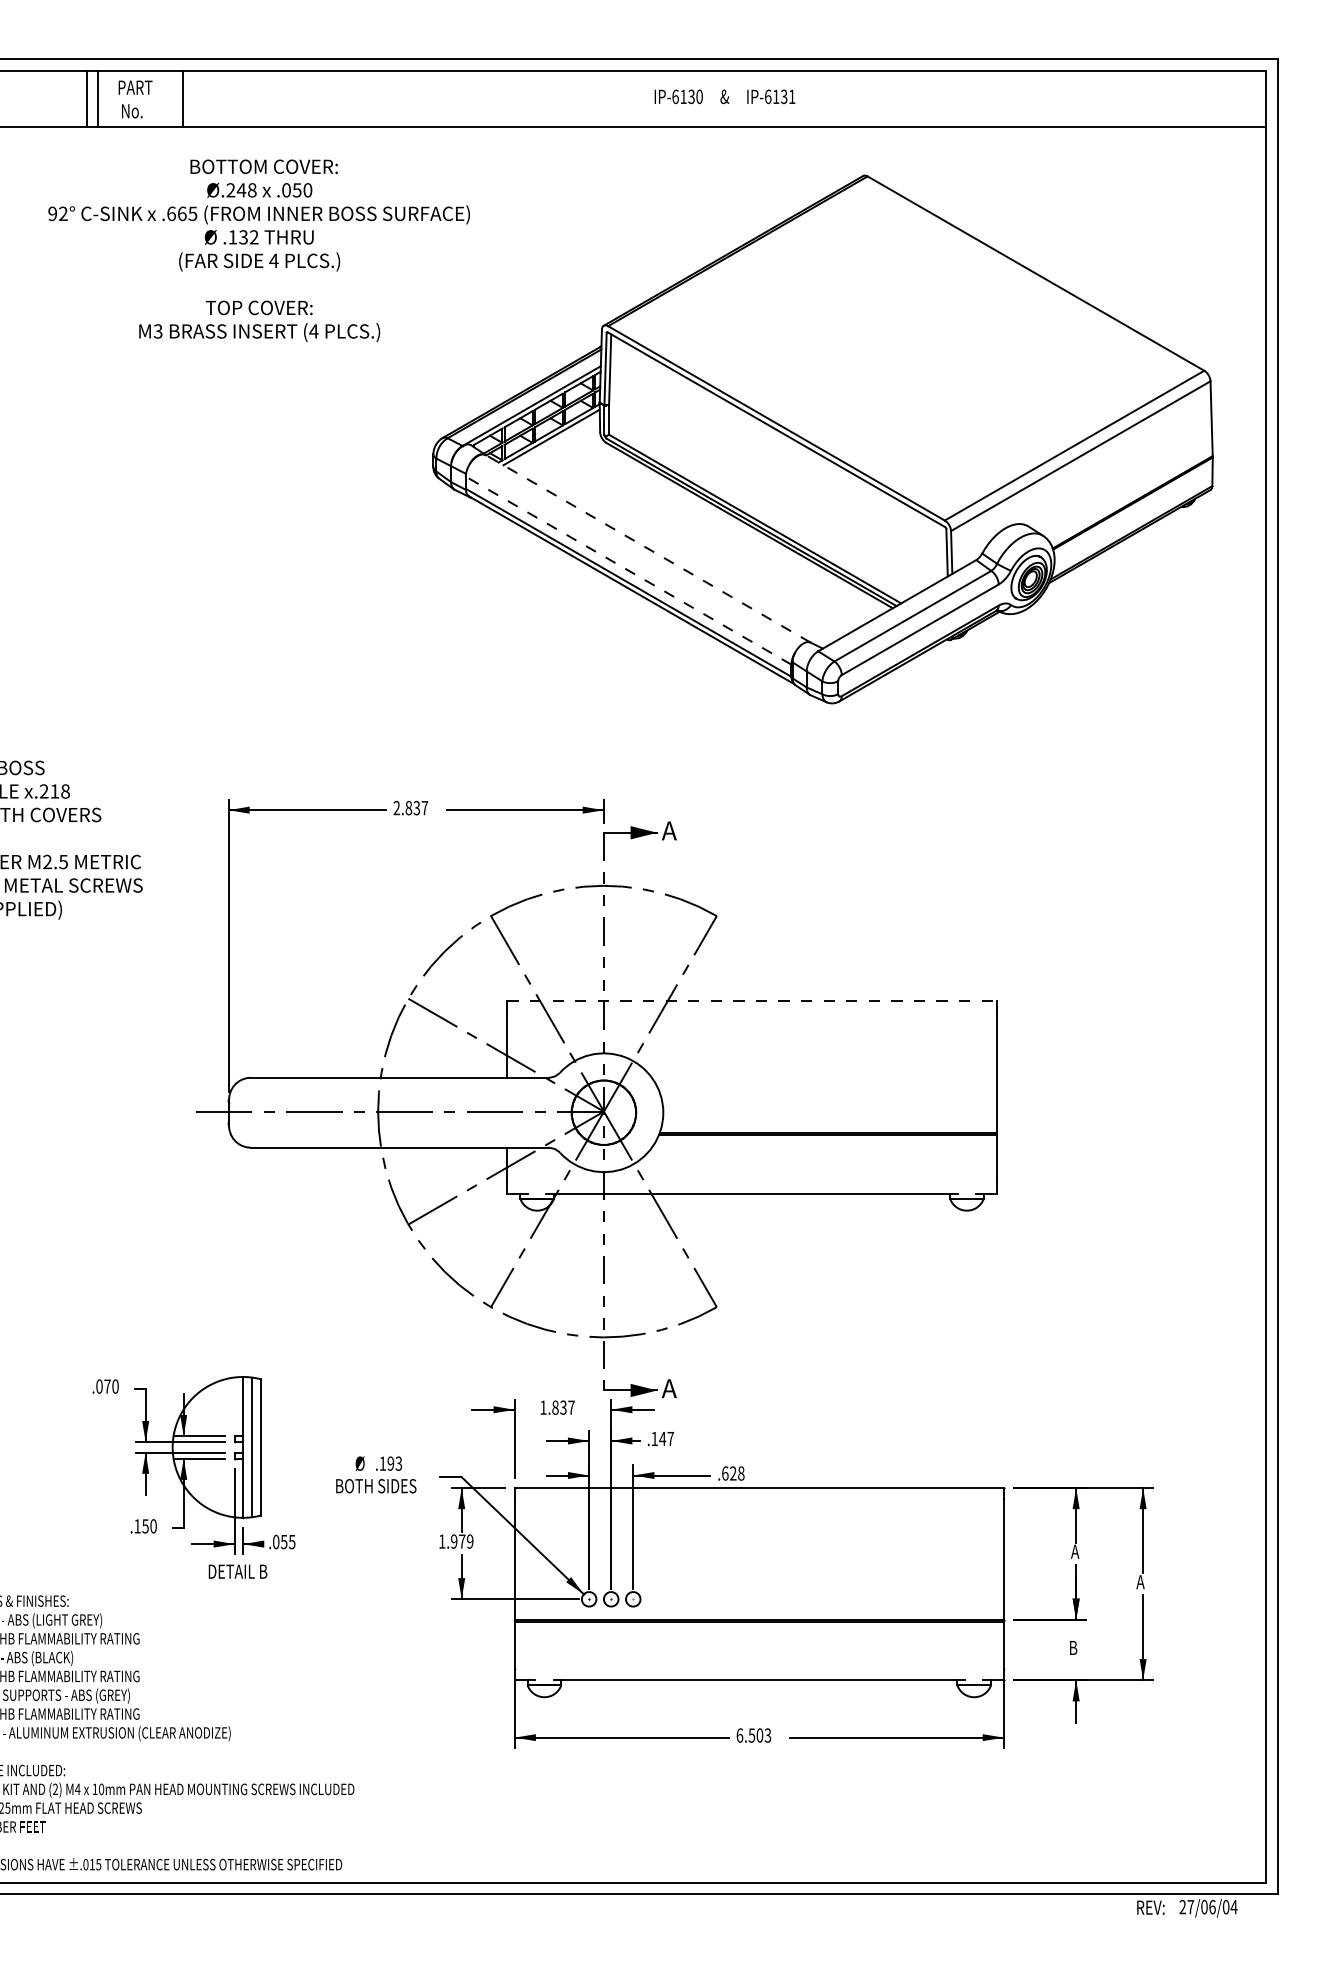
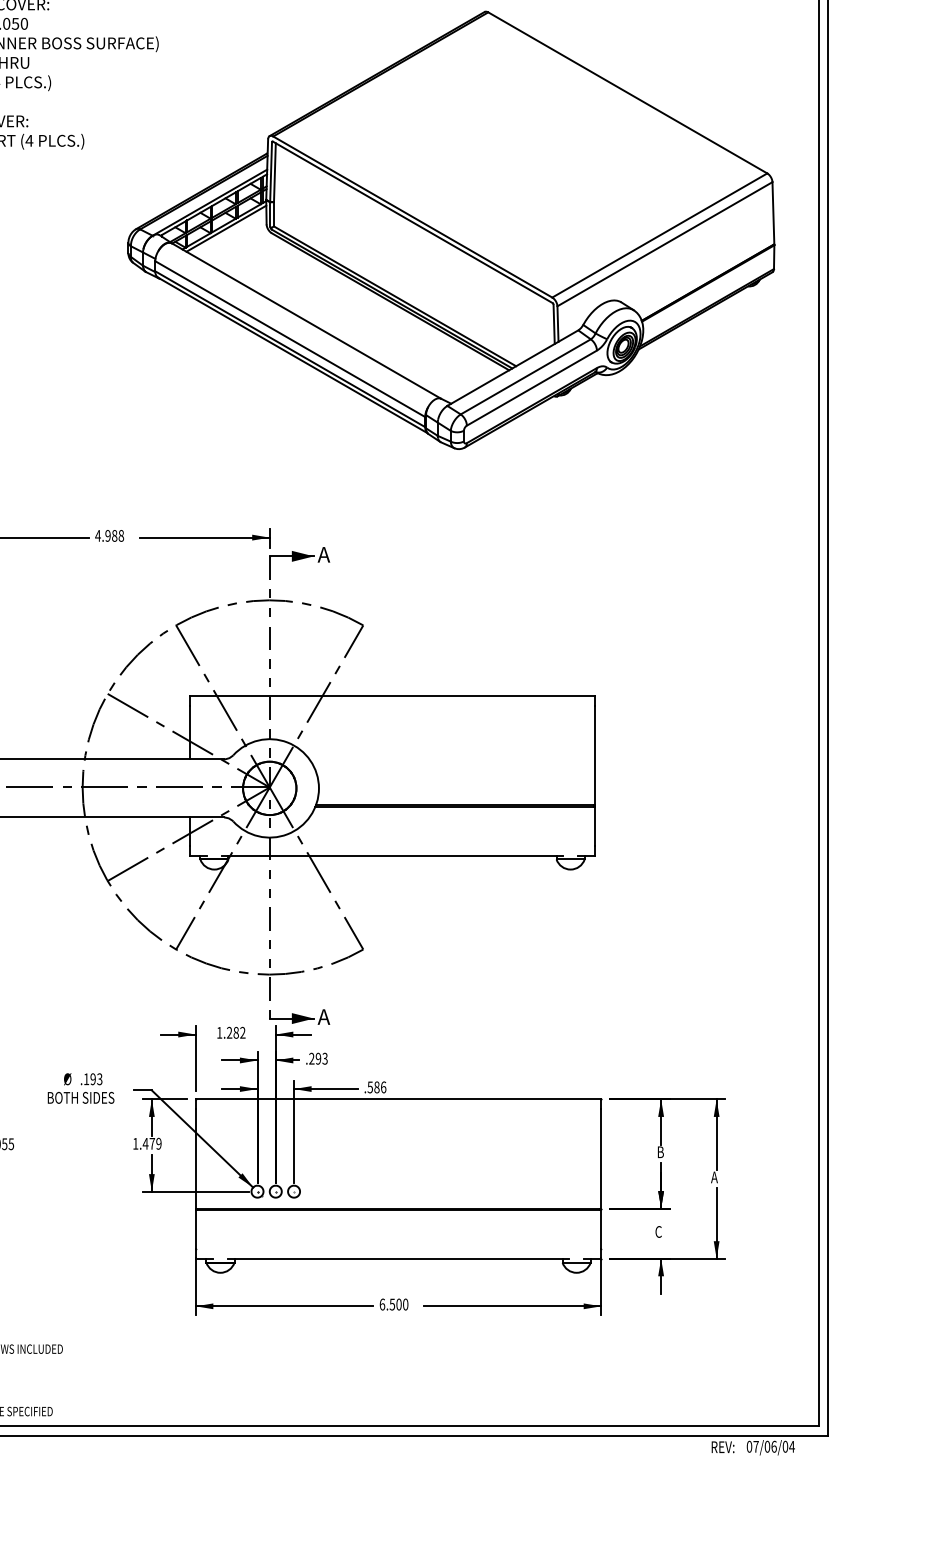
line: (647, 548) -> (305, 320), dashed -> solid
line: (628, 570) -> (290, 338), dashed -> solid
text: (410, 807) -> (109, 535), 2.837 -> 4.988
line: (752, 1001) -> (392, 696), dashed -> solid
text: (563, 1407) -> (236, 1032), 1.837 -> 1.282
text: (662, 1438) -> (318, 1058), .147 -> .293
text: (733, 1473) -> (377, 1087), .628 -> .586
text: (453, 1541) -> (145, 1143), 1.979 -> 1.479
text: (1075, 1551) -> (660, 1152), A -> B
text: (1073, 1647) -> (658, 1231), B -> C
text: (767, 1735) -> (405, 1304), 6.503 -> 6.500
text: (1182, 1907) -> (749, 1447), 27/06/04 -> 07/06/04

